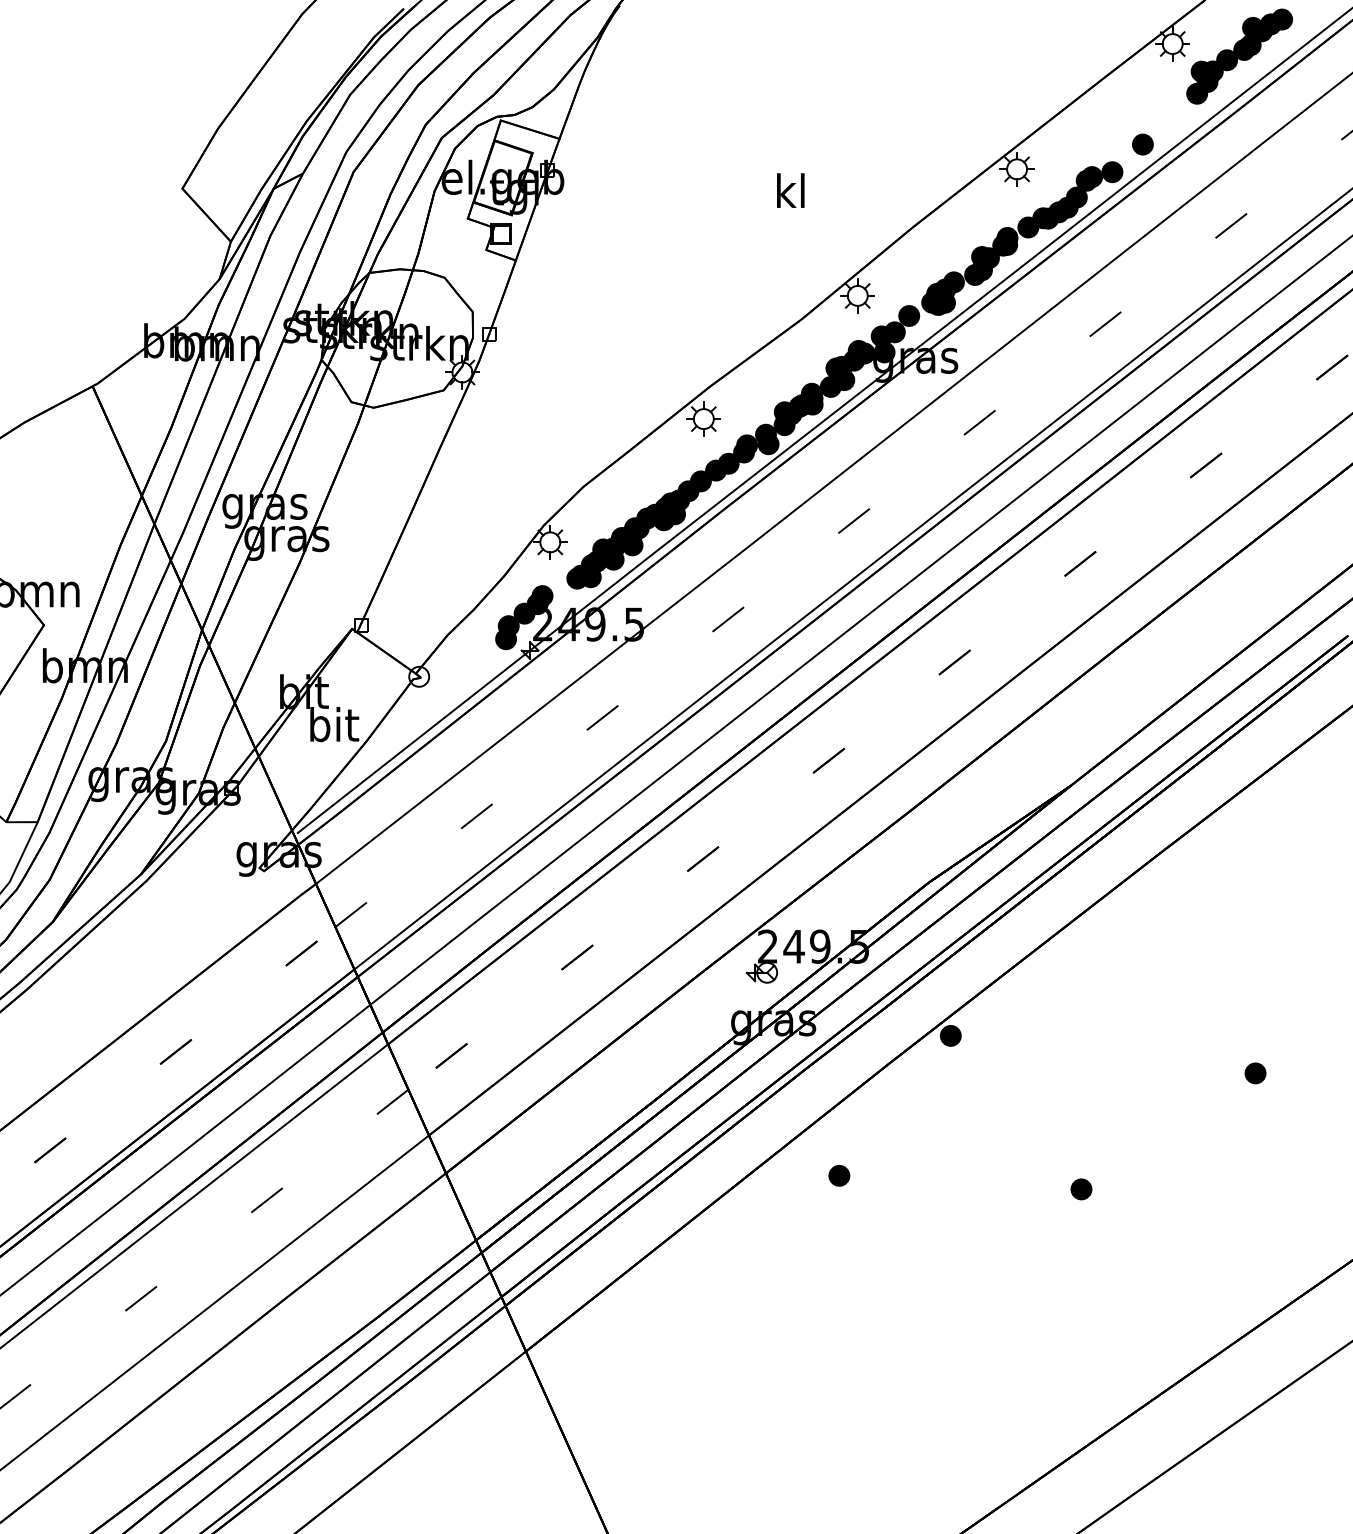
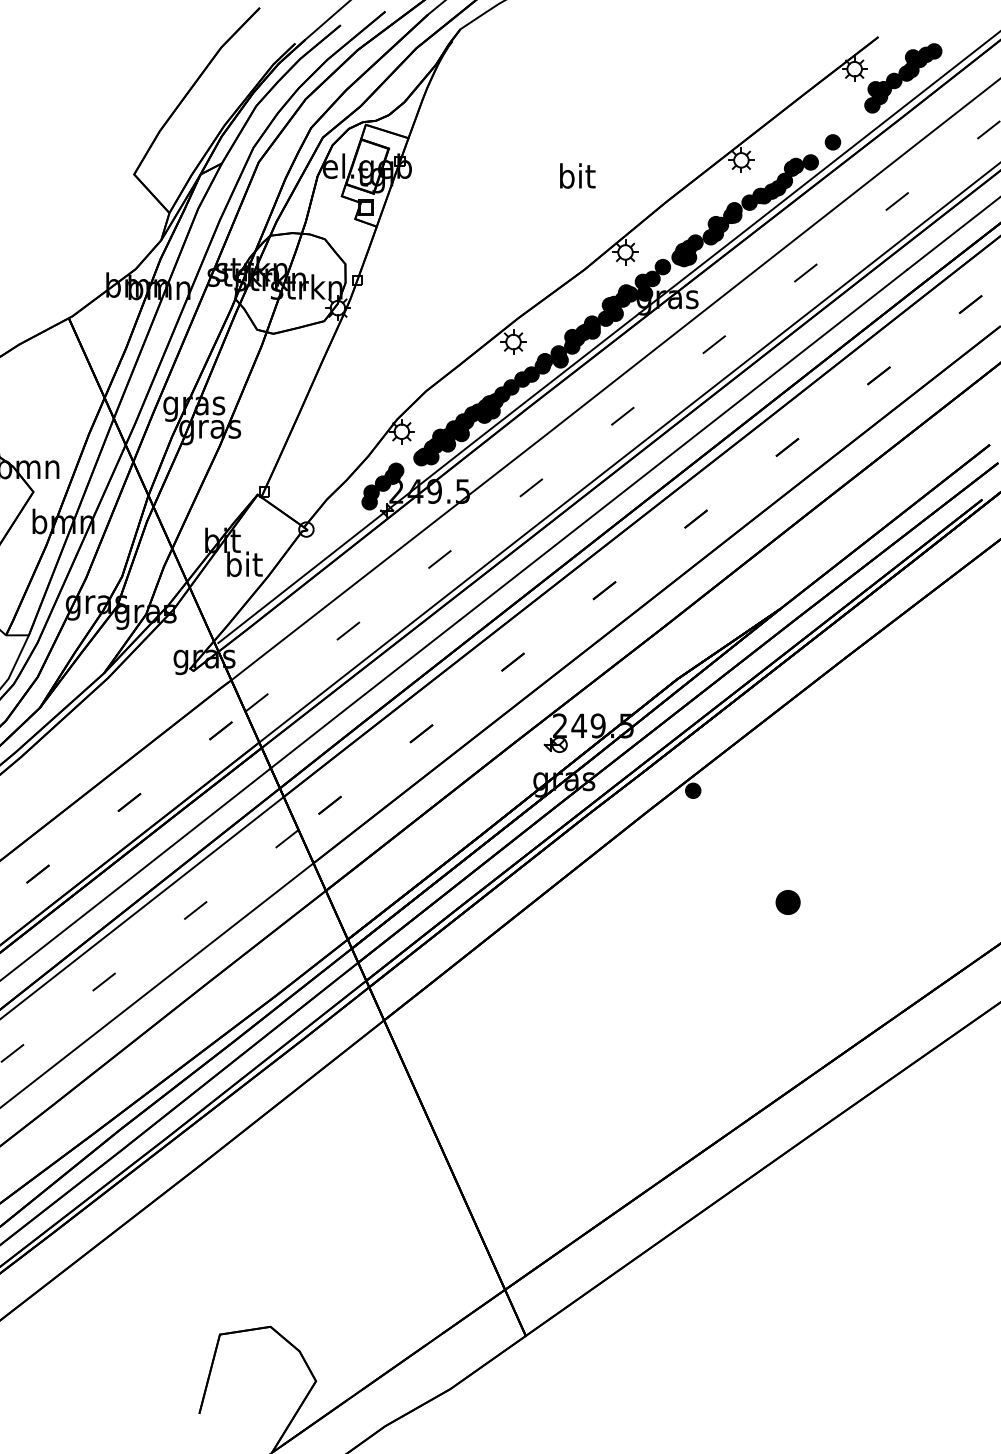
text: (791, 190) -> (577, 175), kl -> bit
part: (1254, 1073) -> (914, 818), removed
part: (839, 1175) -> (612, 892), removed
part: (1081, 1189) -> (788, 902), size x1.6

